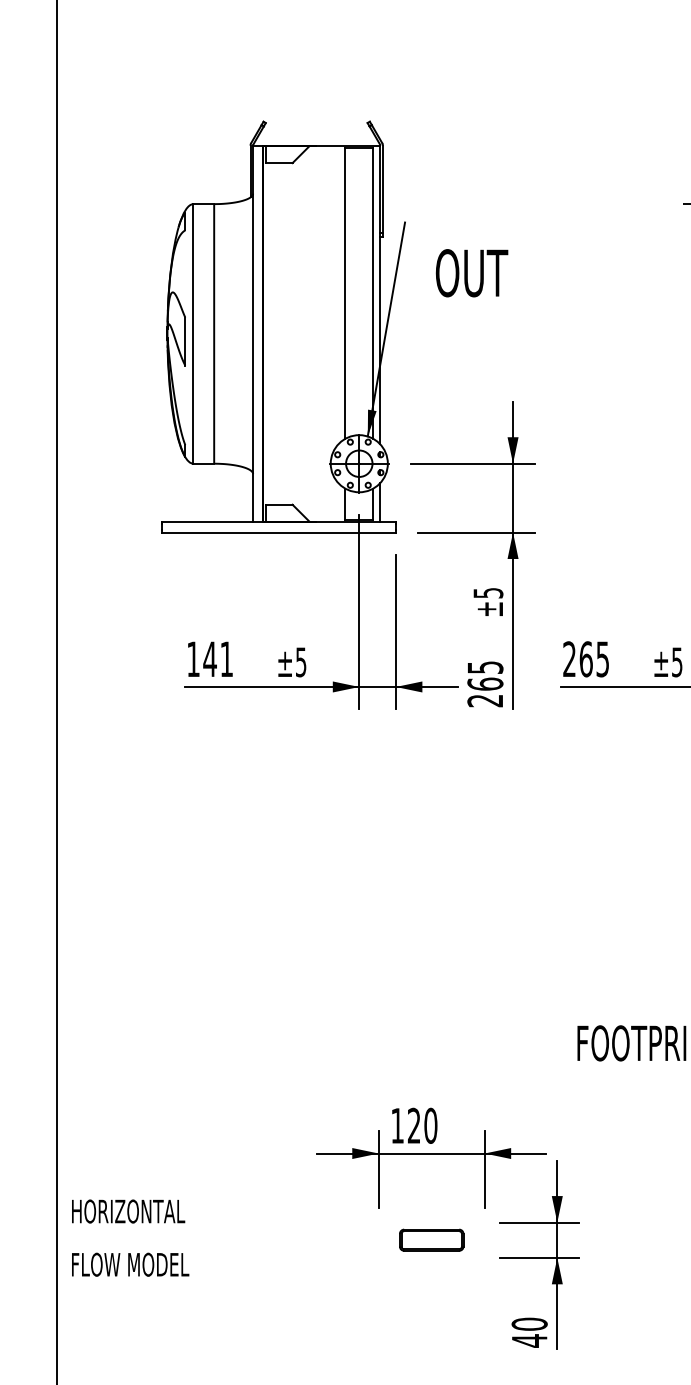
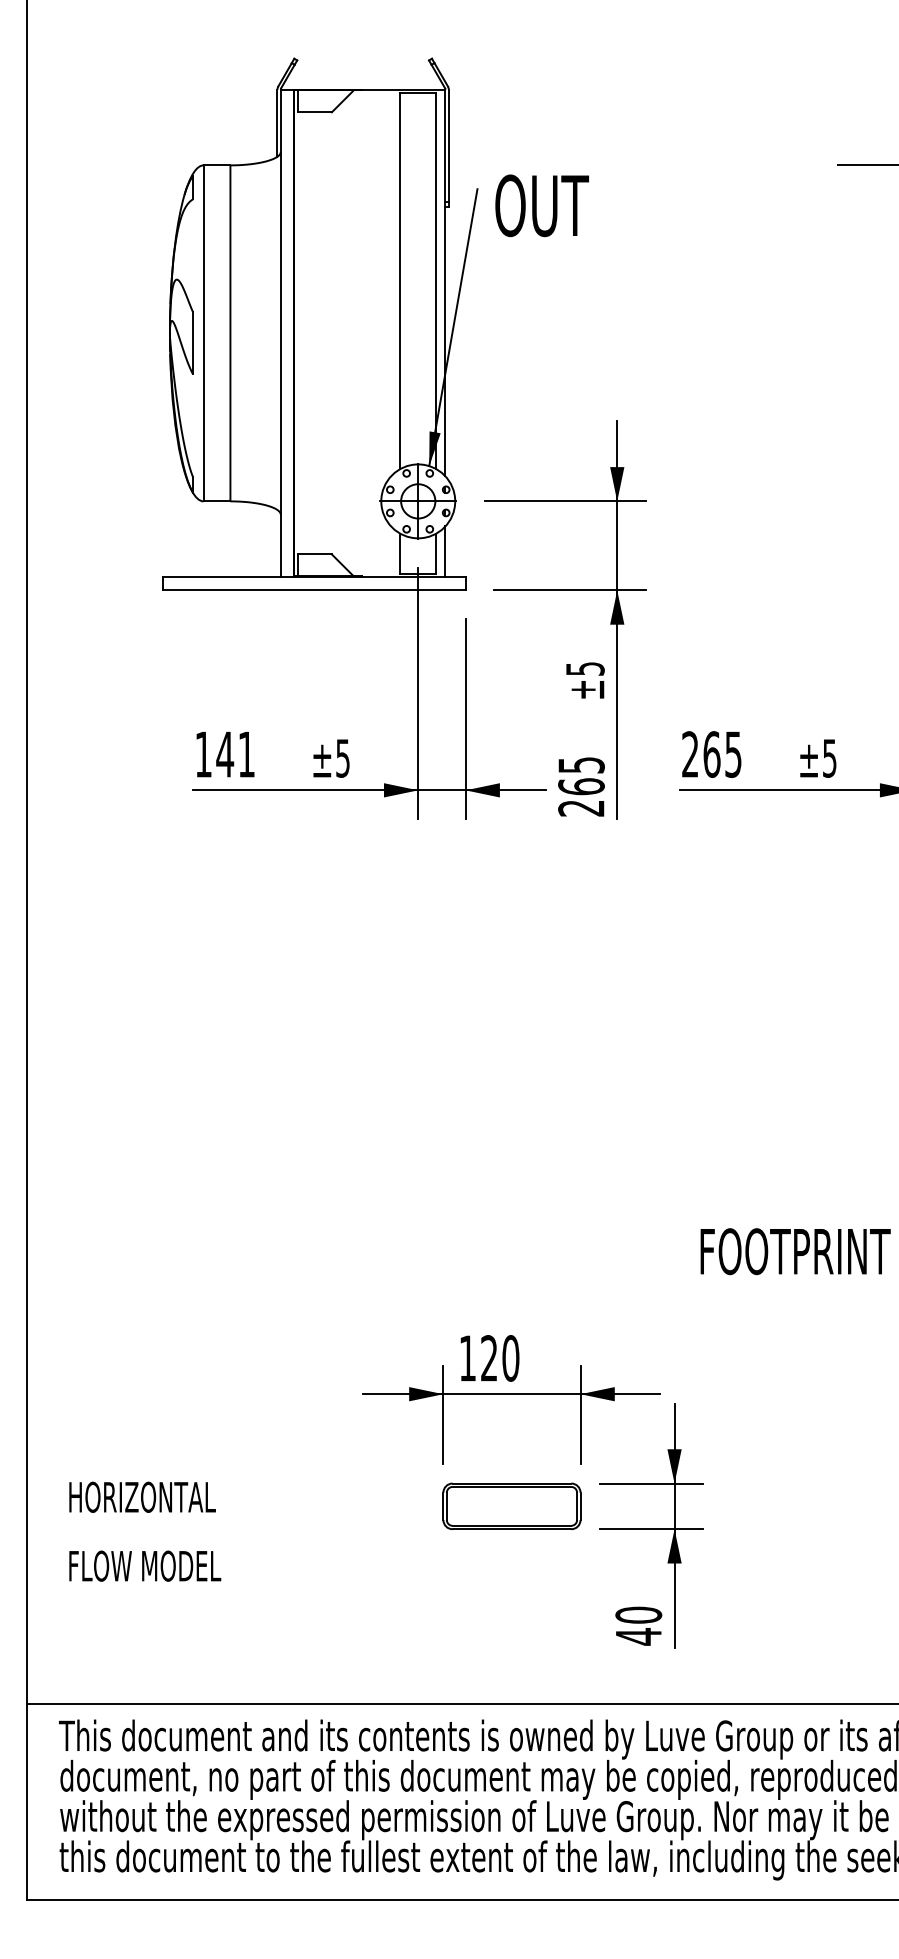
text: (471, 272) -> (541, 205), moved
text: (130, 1237) -> (145, 1531), moved
part: (431, 1240) -> (511, 1506), size x1.67

